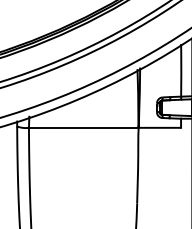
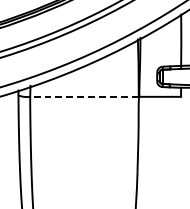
line: (83, 127) -> (84, 96), solid -> dashed

